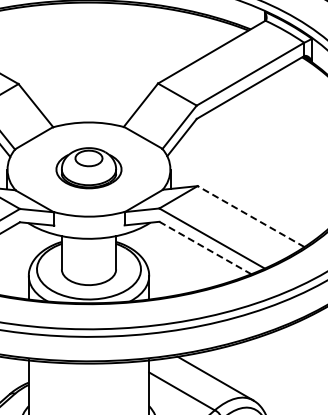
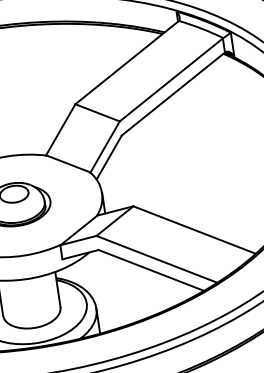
line: (250, 216) -> (193, 230), dashed -> solid
line: (205, 248) -> (151, 270), dashed -> solid

